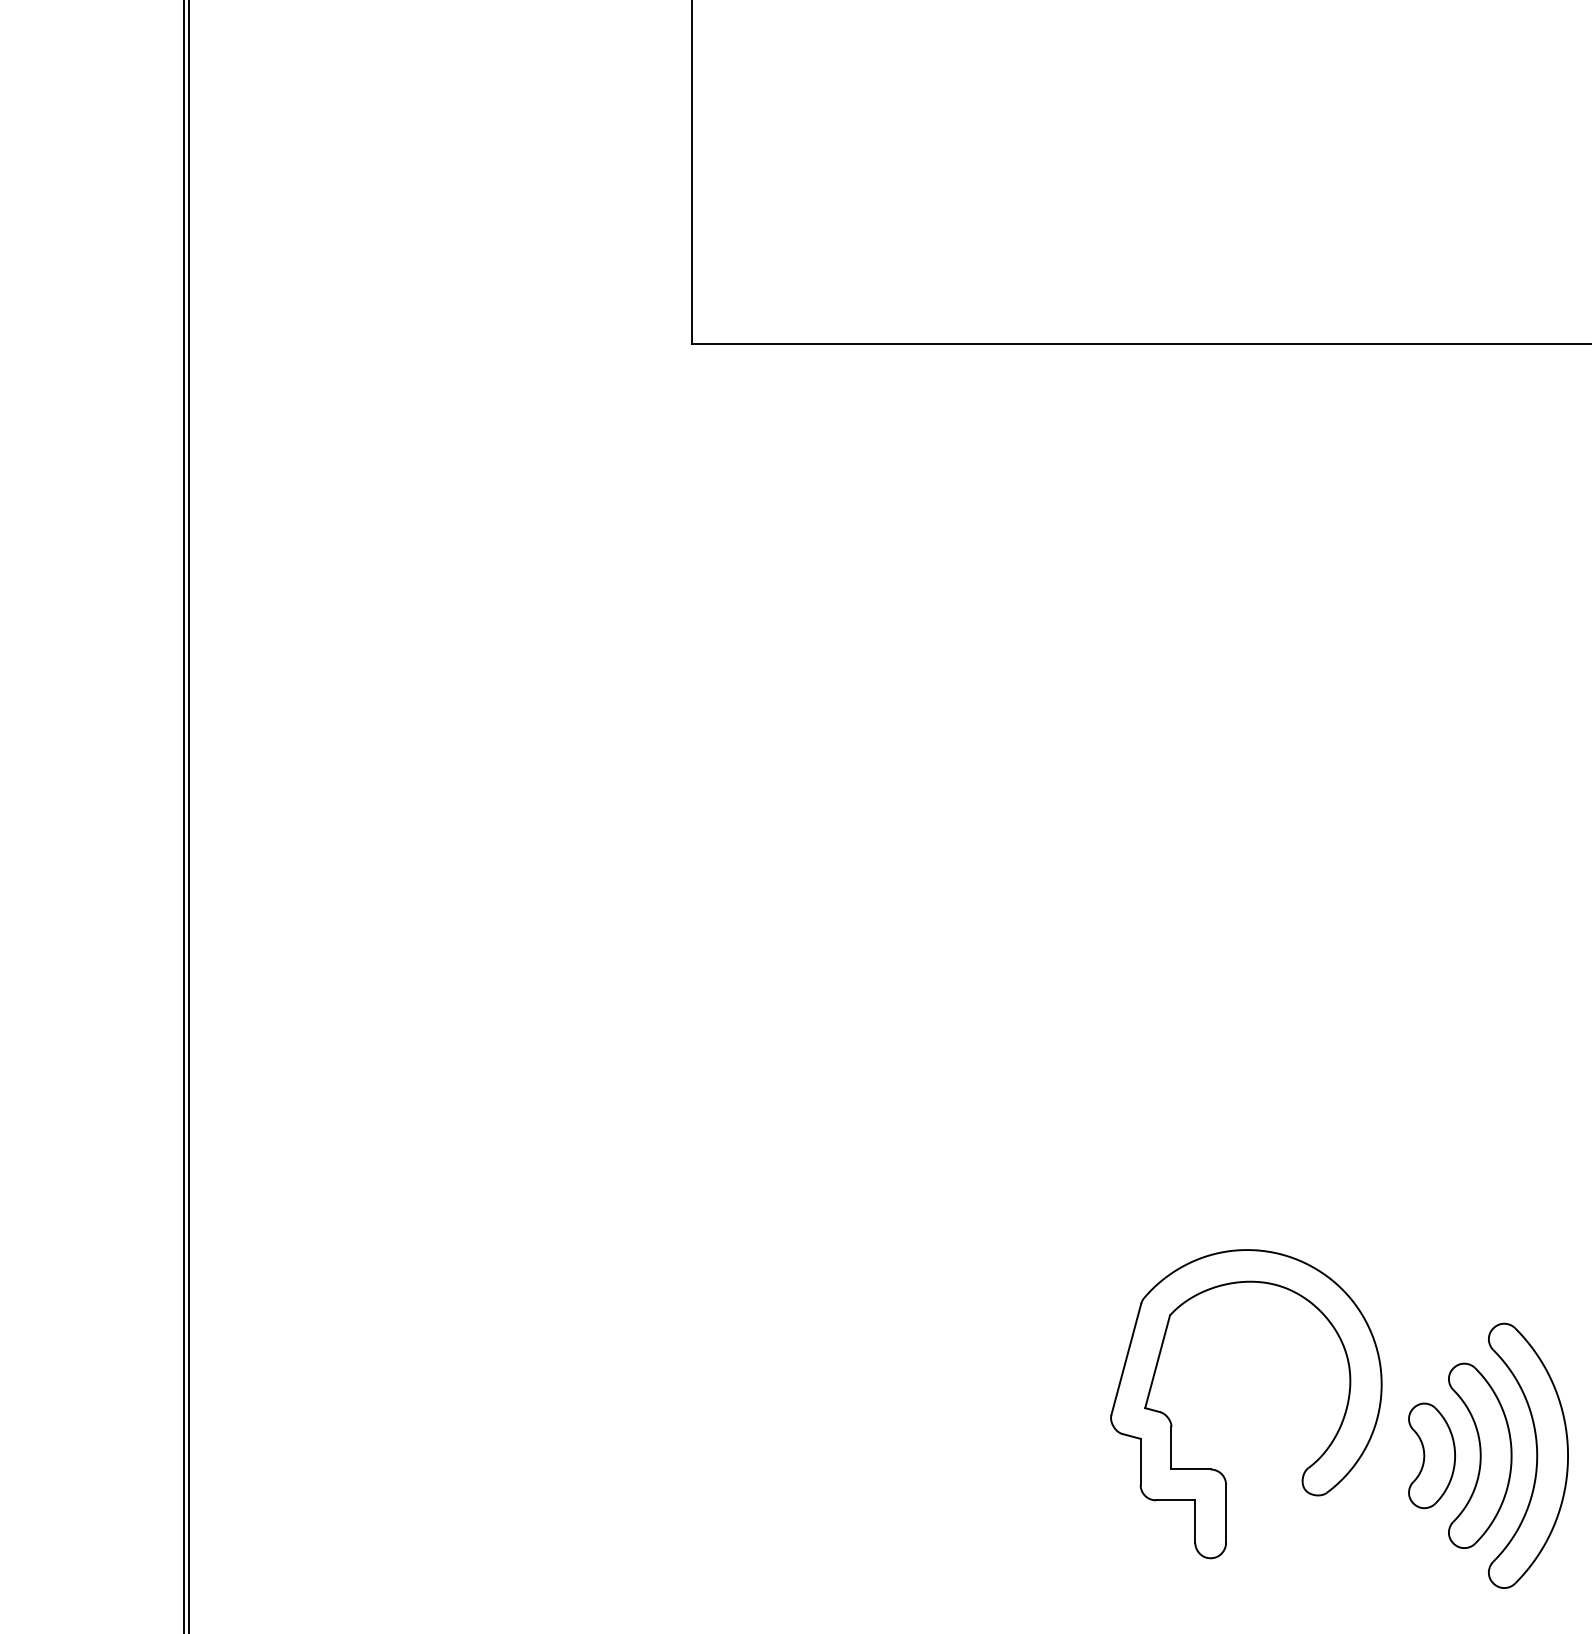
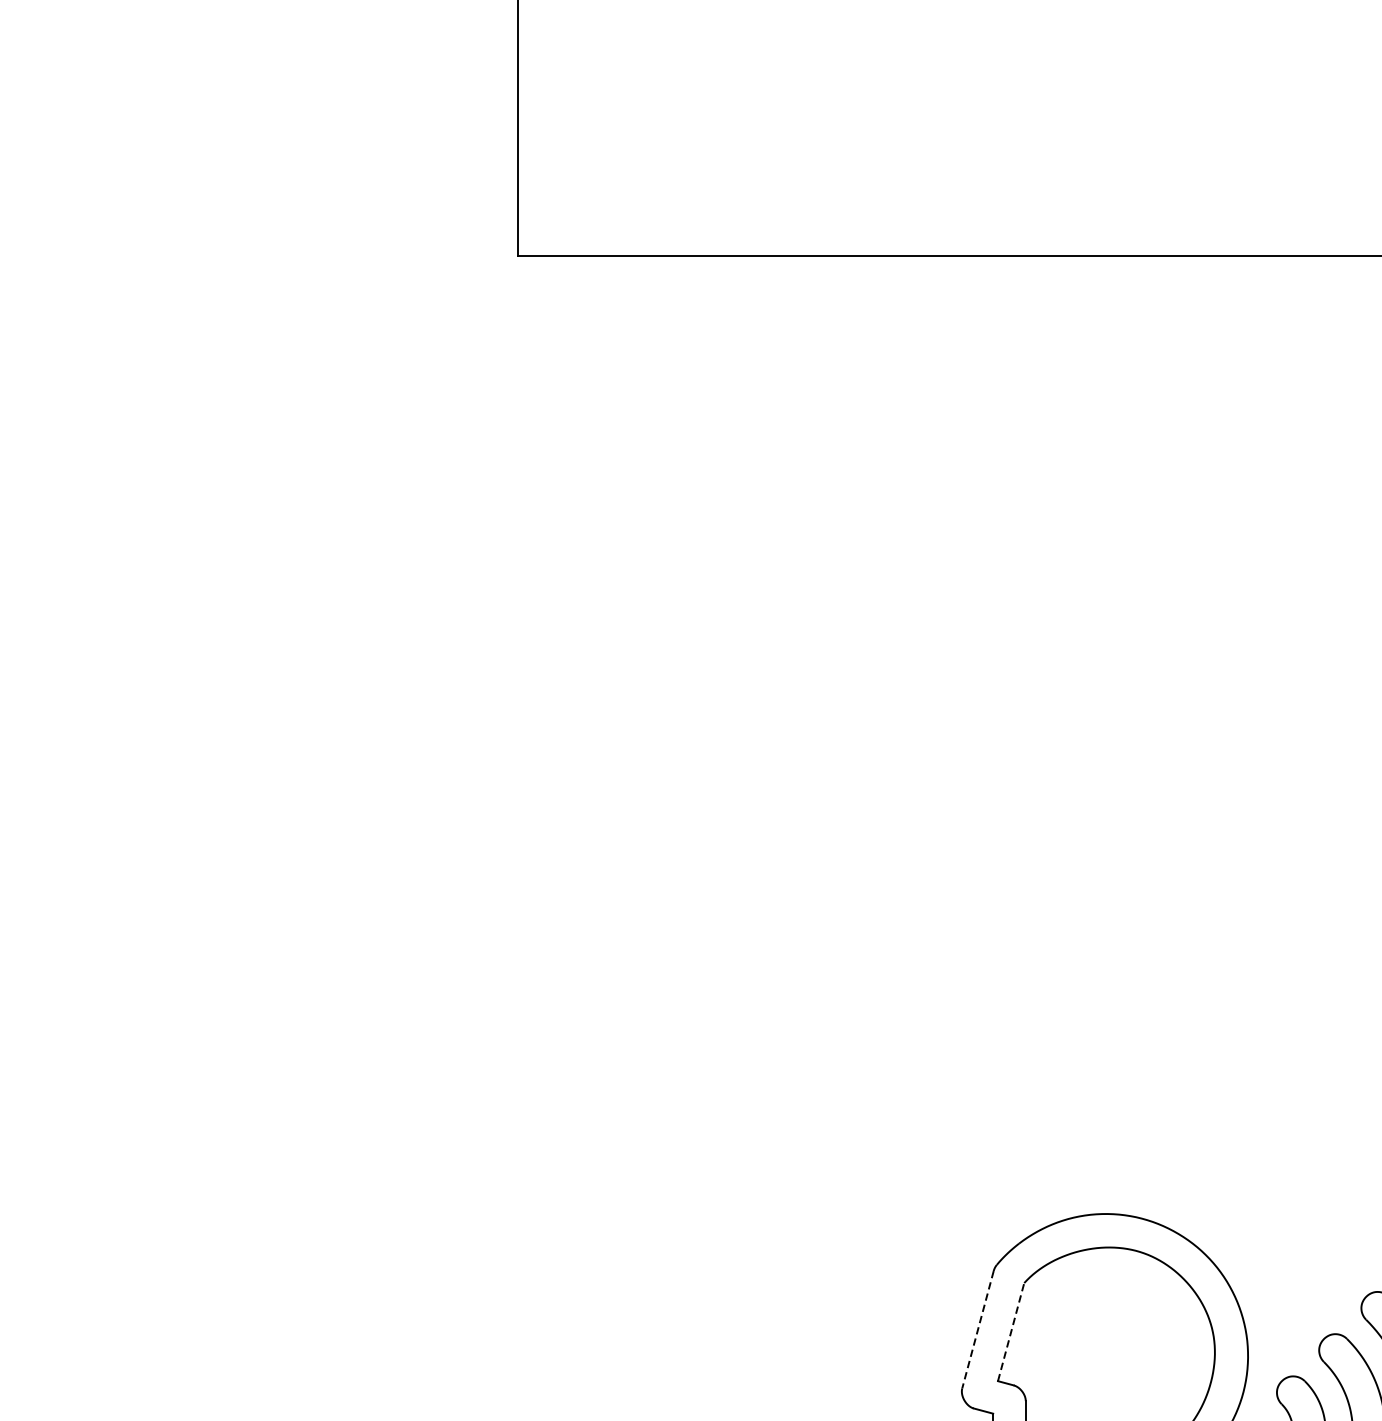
line: (1126, 1359) -> (978, 1329), solid -> dashed
line: (1157, 1361) -> (1010, 1331), solid -> dashed

